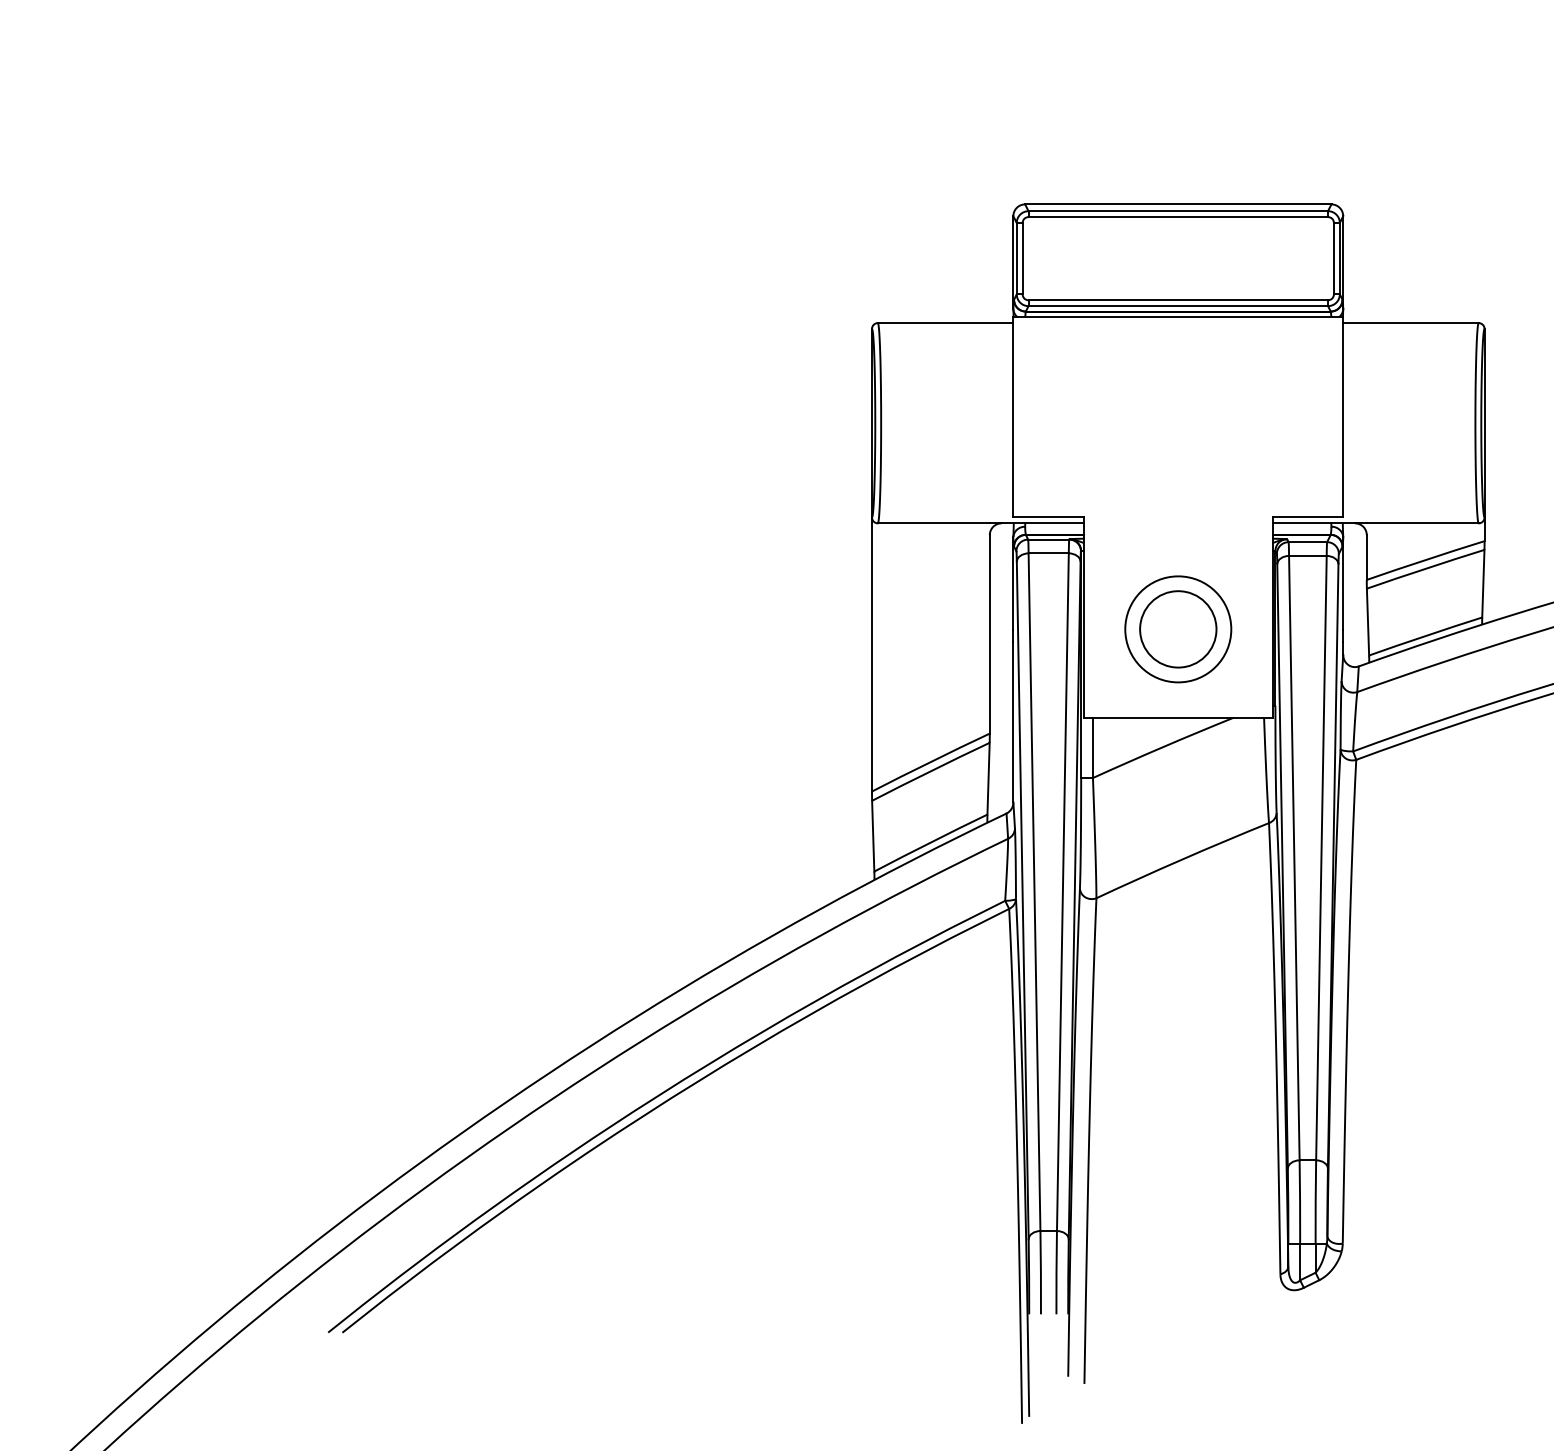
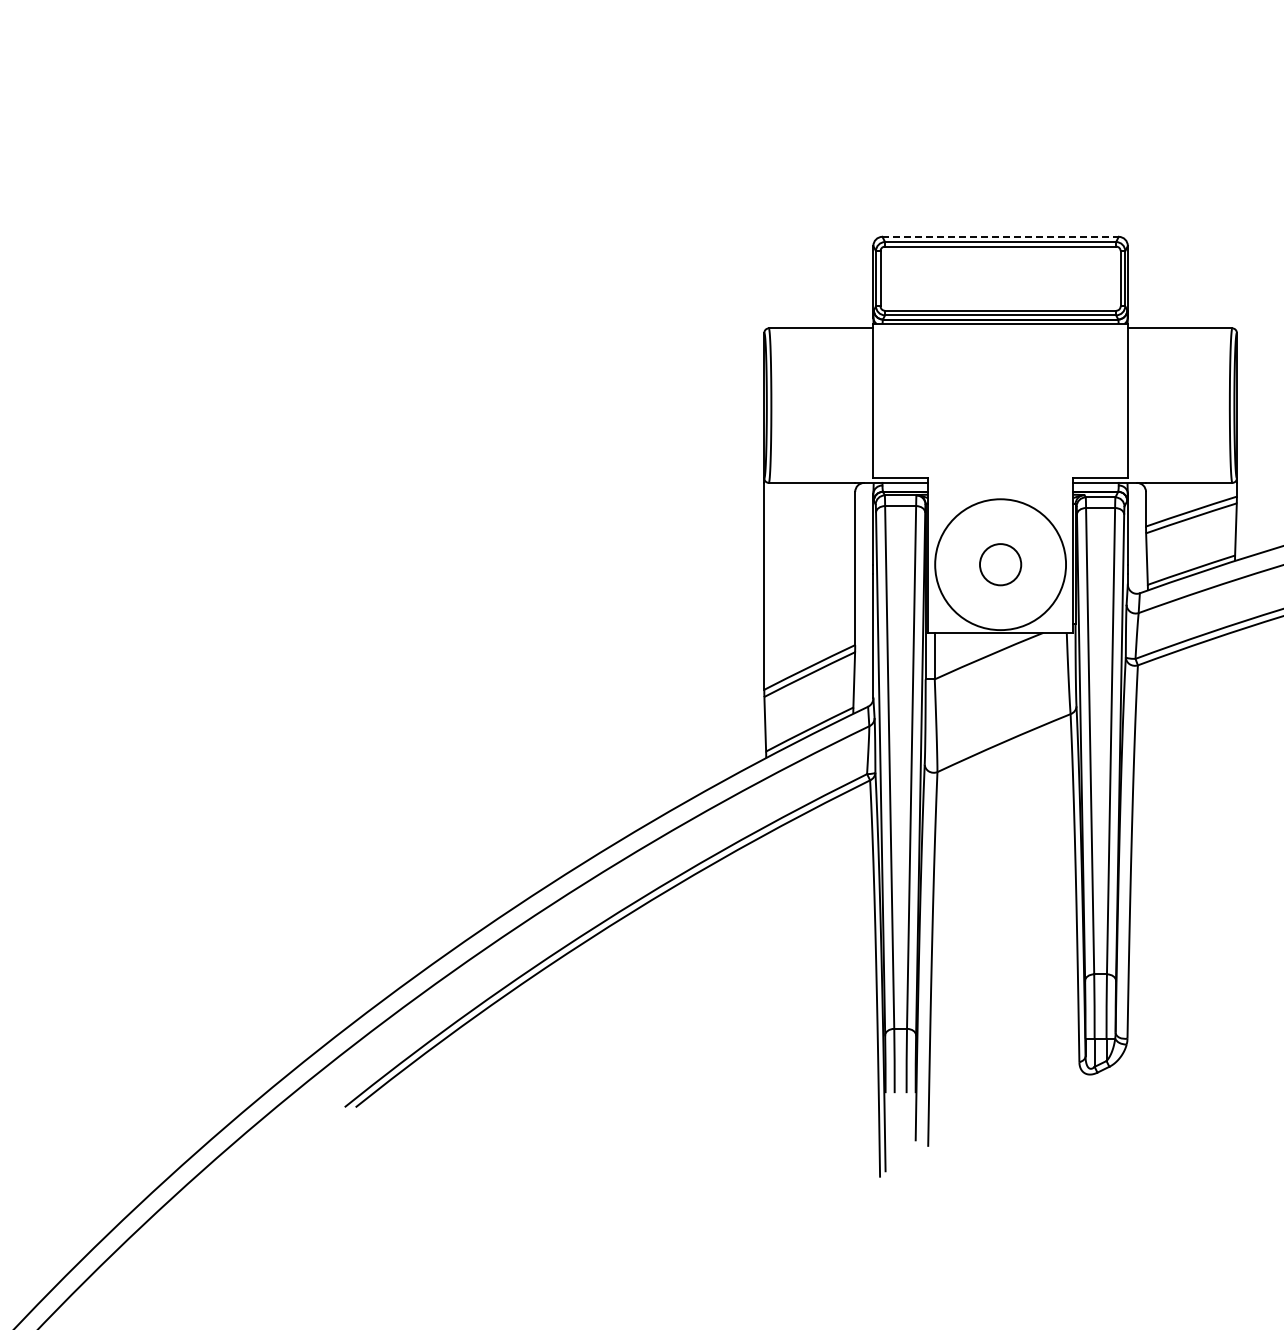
line: (1179, 203) -> (1001, 236), solid -> dashed
circle: (1178, 629) -> (1000, 564), size x0.7
circle: (1178, 629) -> (1000, 564), size x1.6

